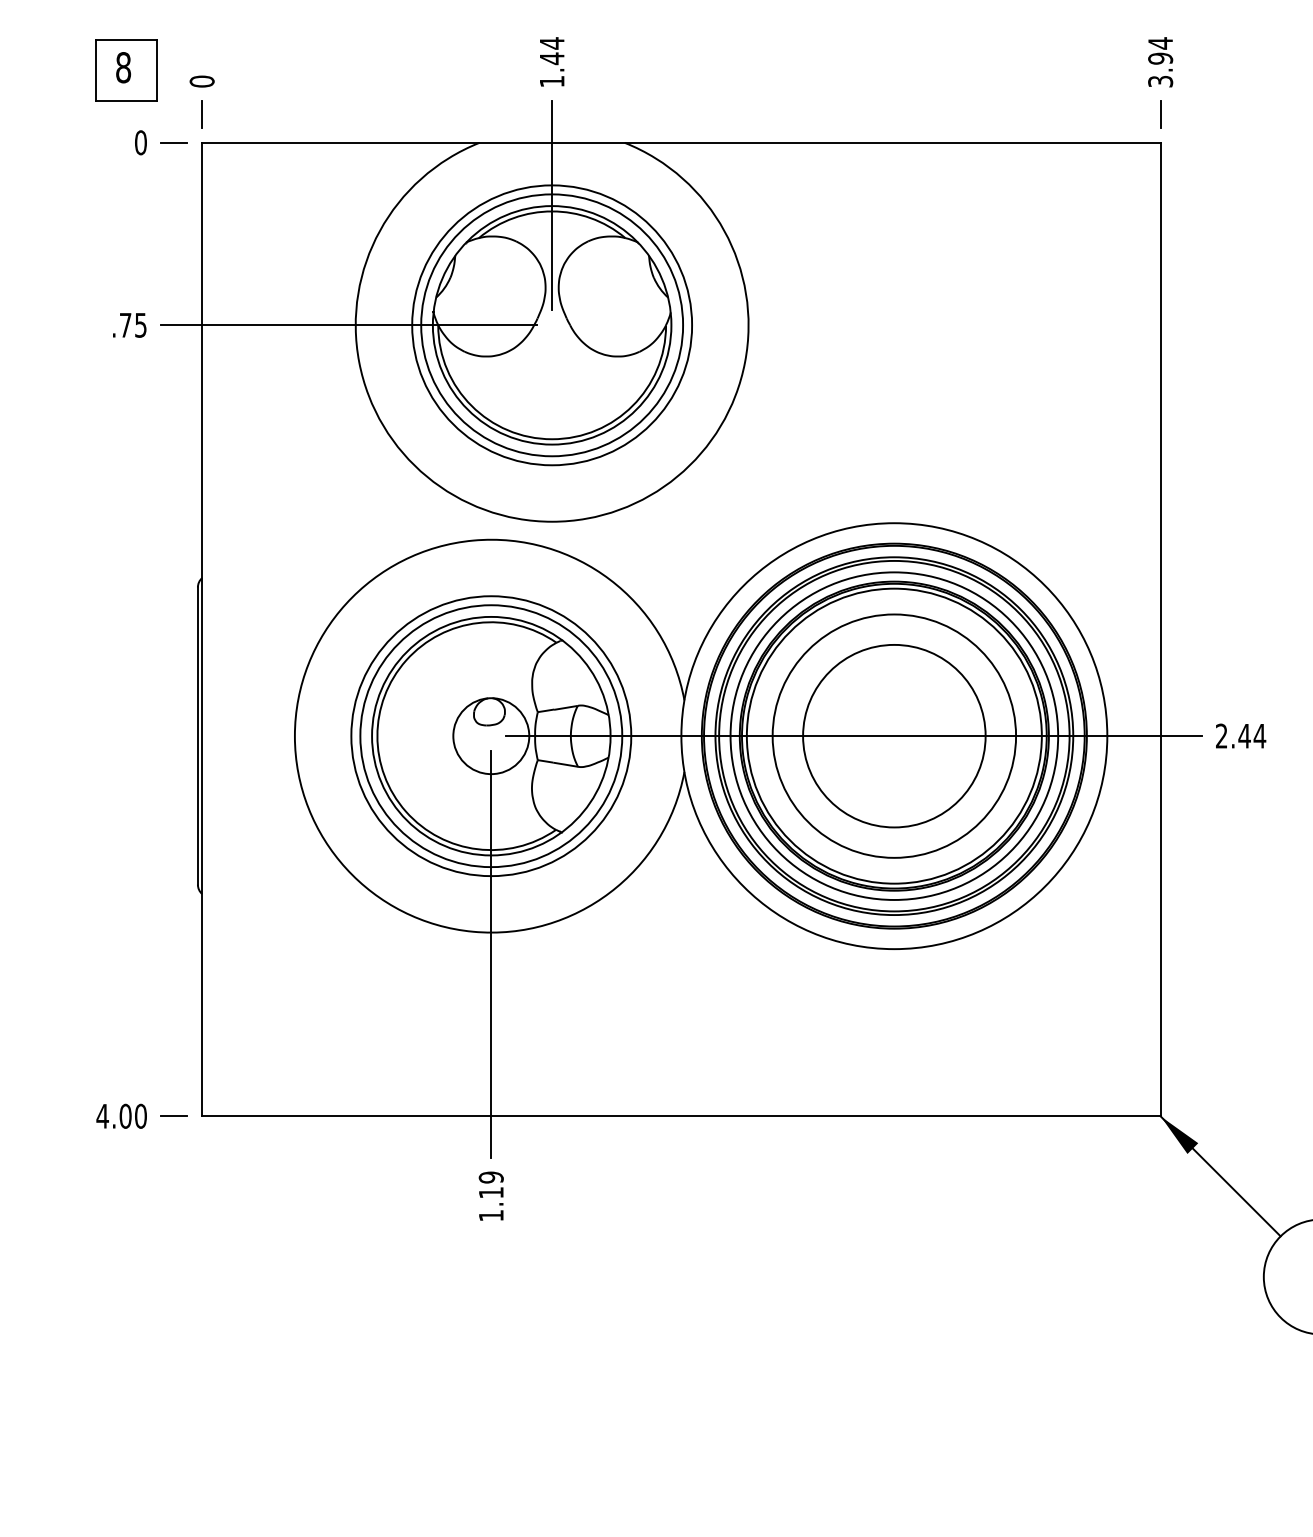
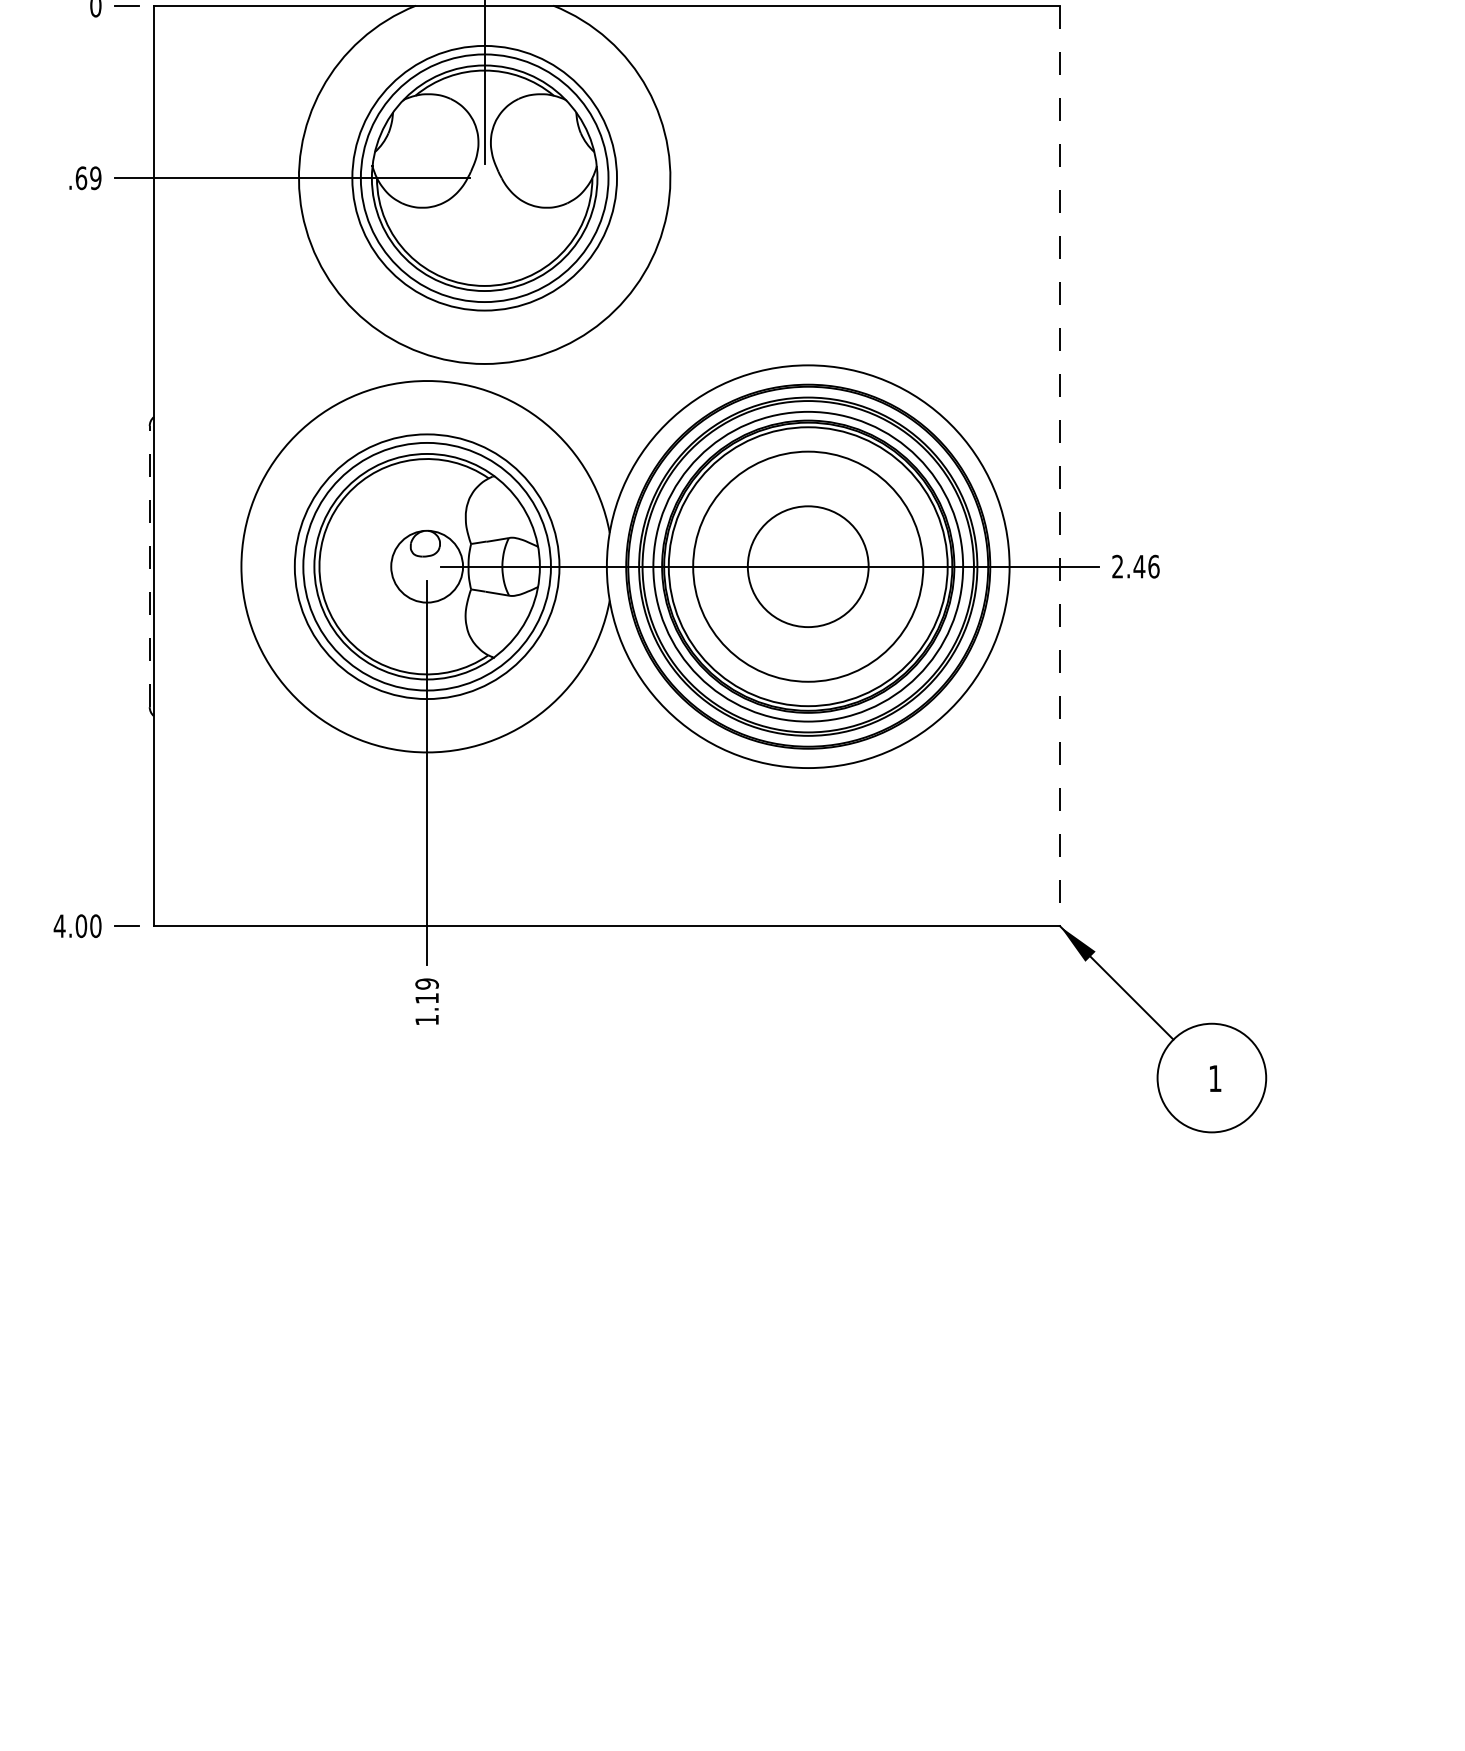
text: (133, 325) -> (88, 178), .75 -> .69
line: (1161, 630) -> (1060, 466), solid -> dashed
line: (197, 735) -> (149, 566), solid -> dashed
circle: (893, 735) -> (807, 566), size x0.7
text: (1259, 735) -> (1153, 566), 2.44 -> 2.46

